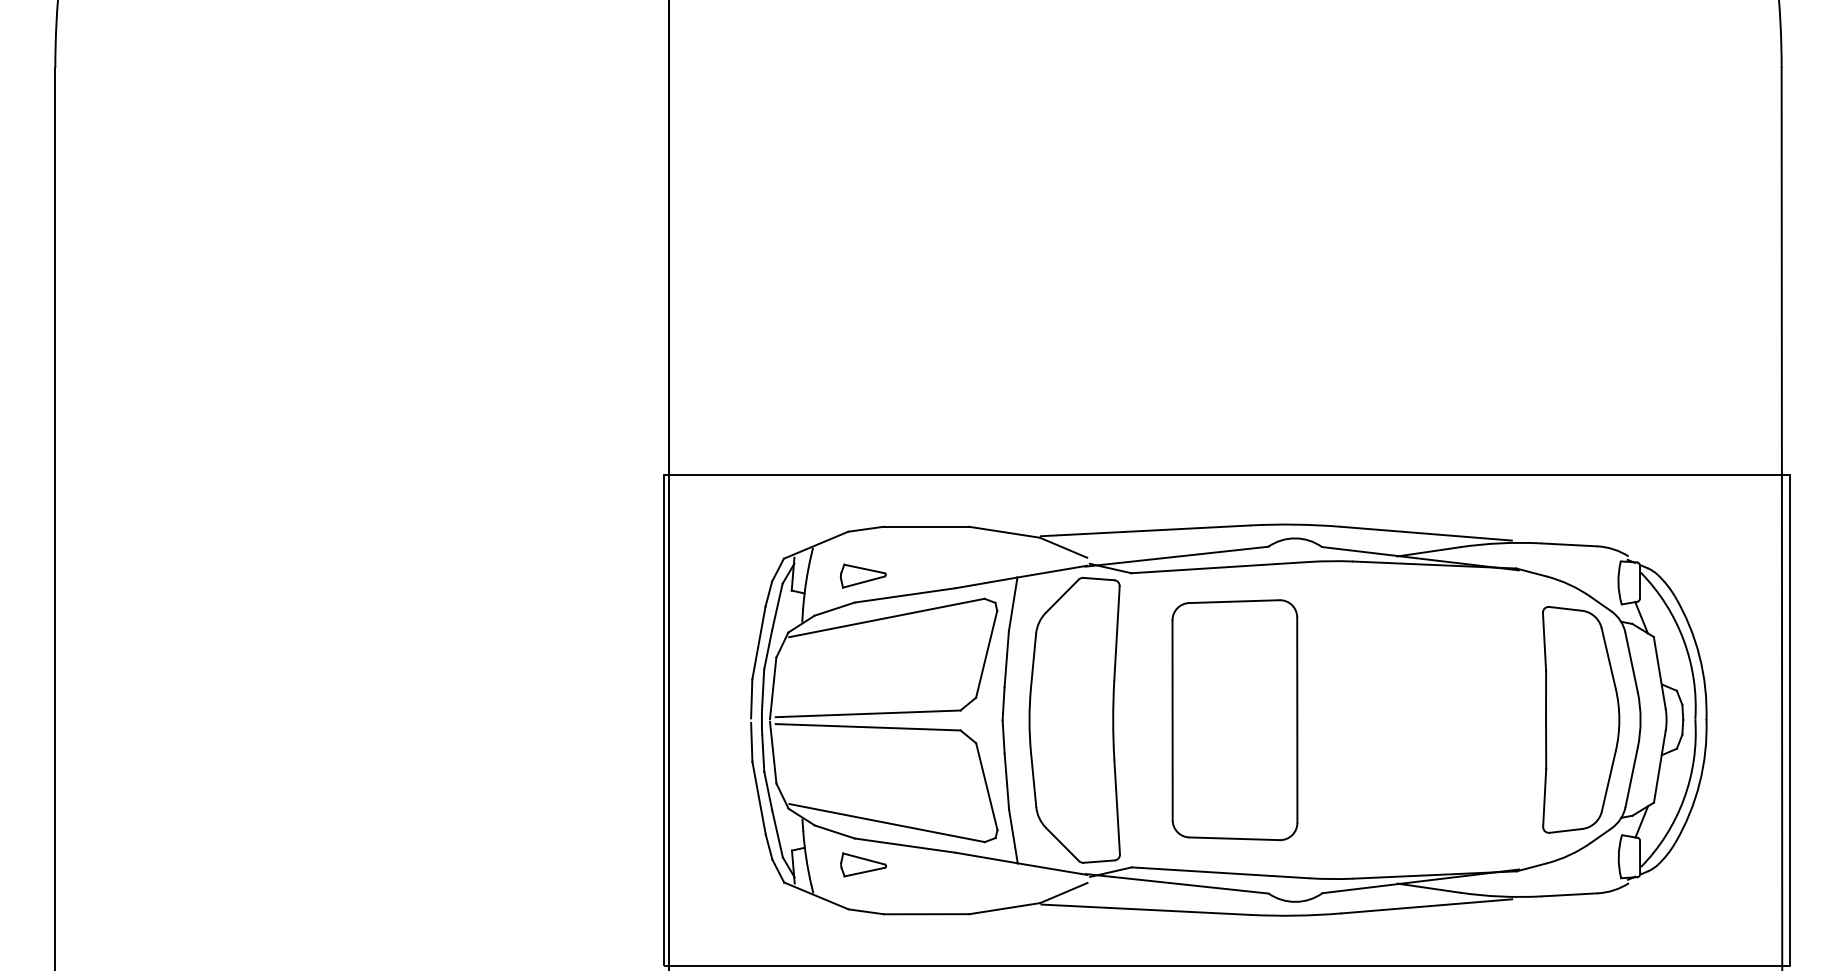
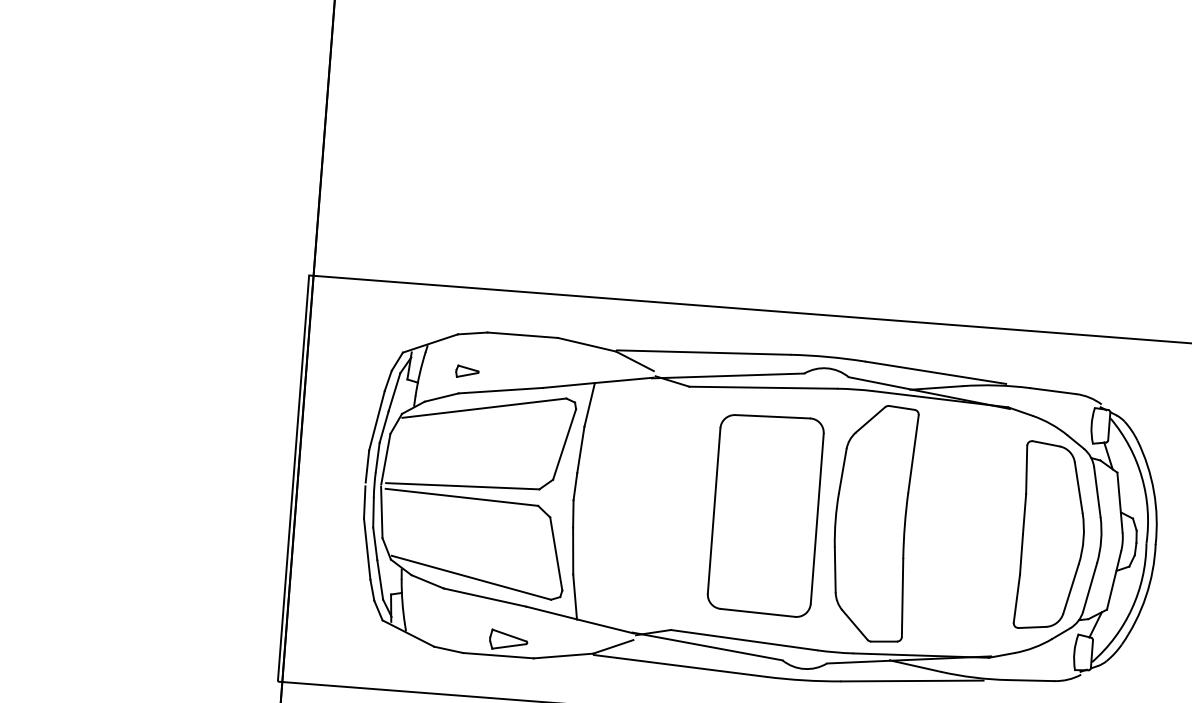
part: (862, 575) -> (466, 371), size x0.6
part: (1074, 720) -> (872, 523), moved
part: (863, 864) -> (508, 640), moved

